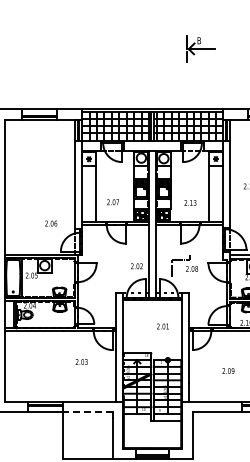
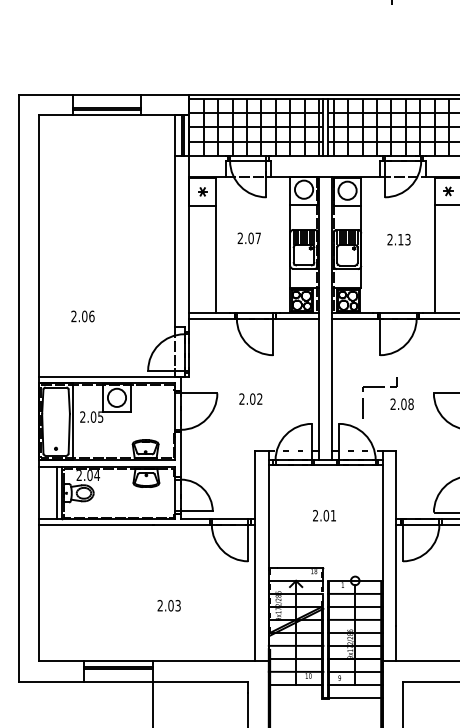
text: (112, 202) -> (248, 238), moved
text: (190, 202) -> (399, 238), moved
text: (51, 223) -> (83, 316), moved
text: (136, 266) -> (250, 399), moved
text: (162, 326) -> (323, 515), moved
text: (81, 361) -> (168, 604), moved
line: (87, 412) -> (199, 682), dashed -> solid

